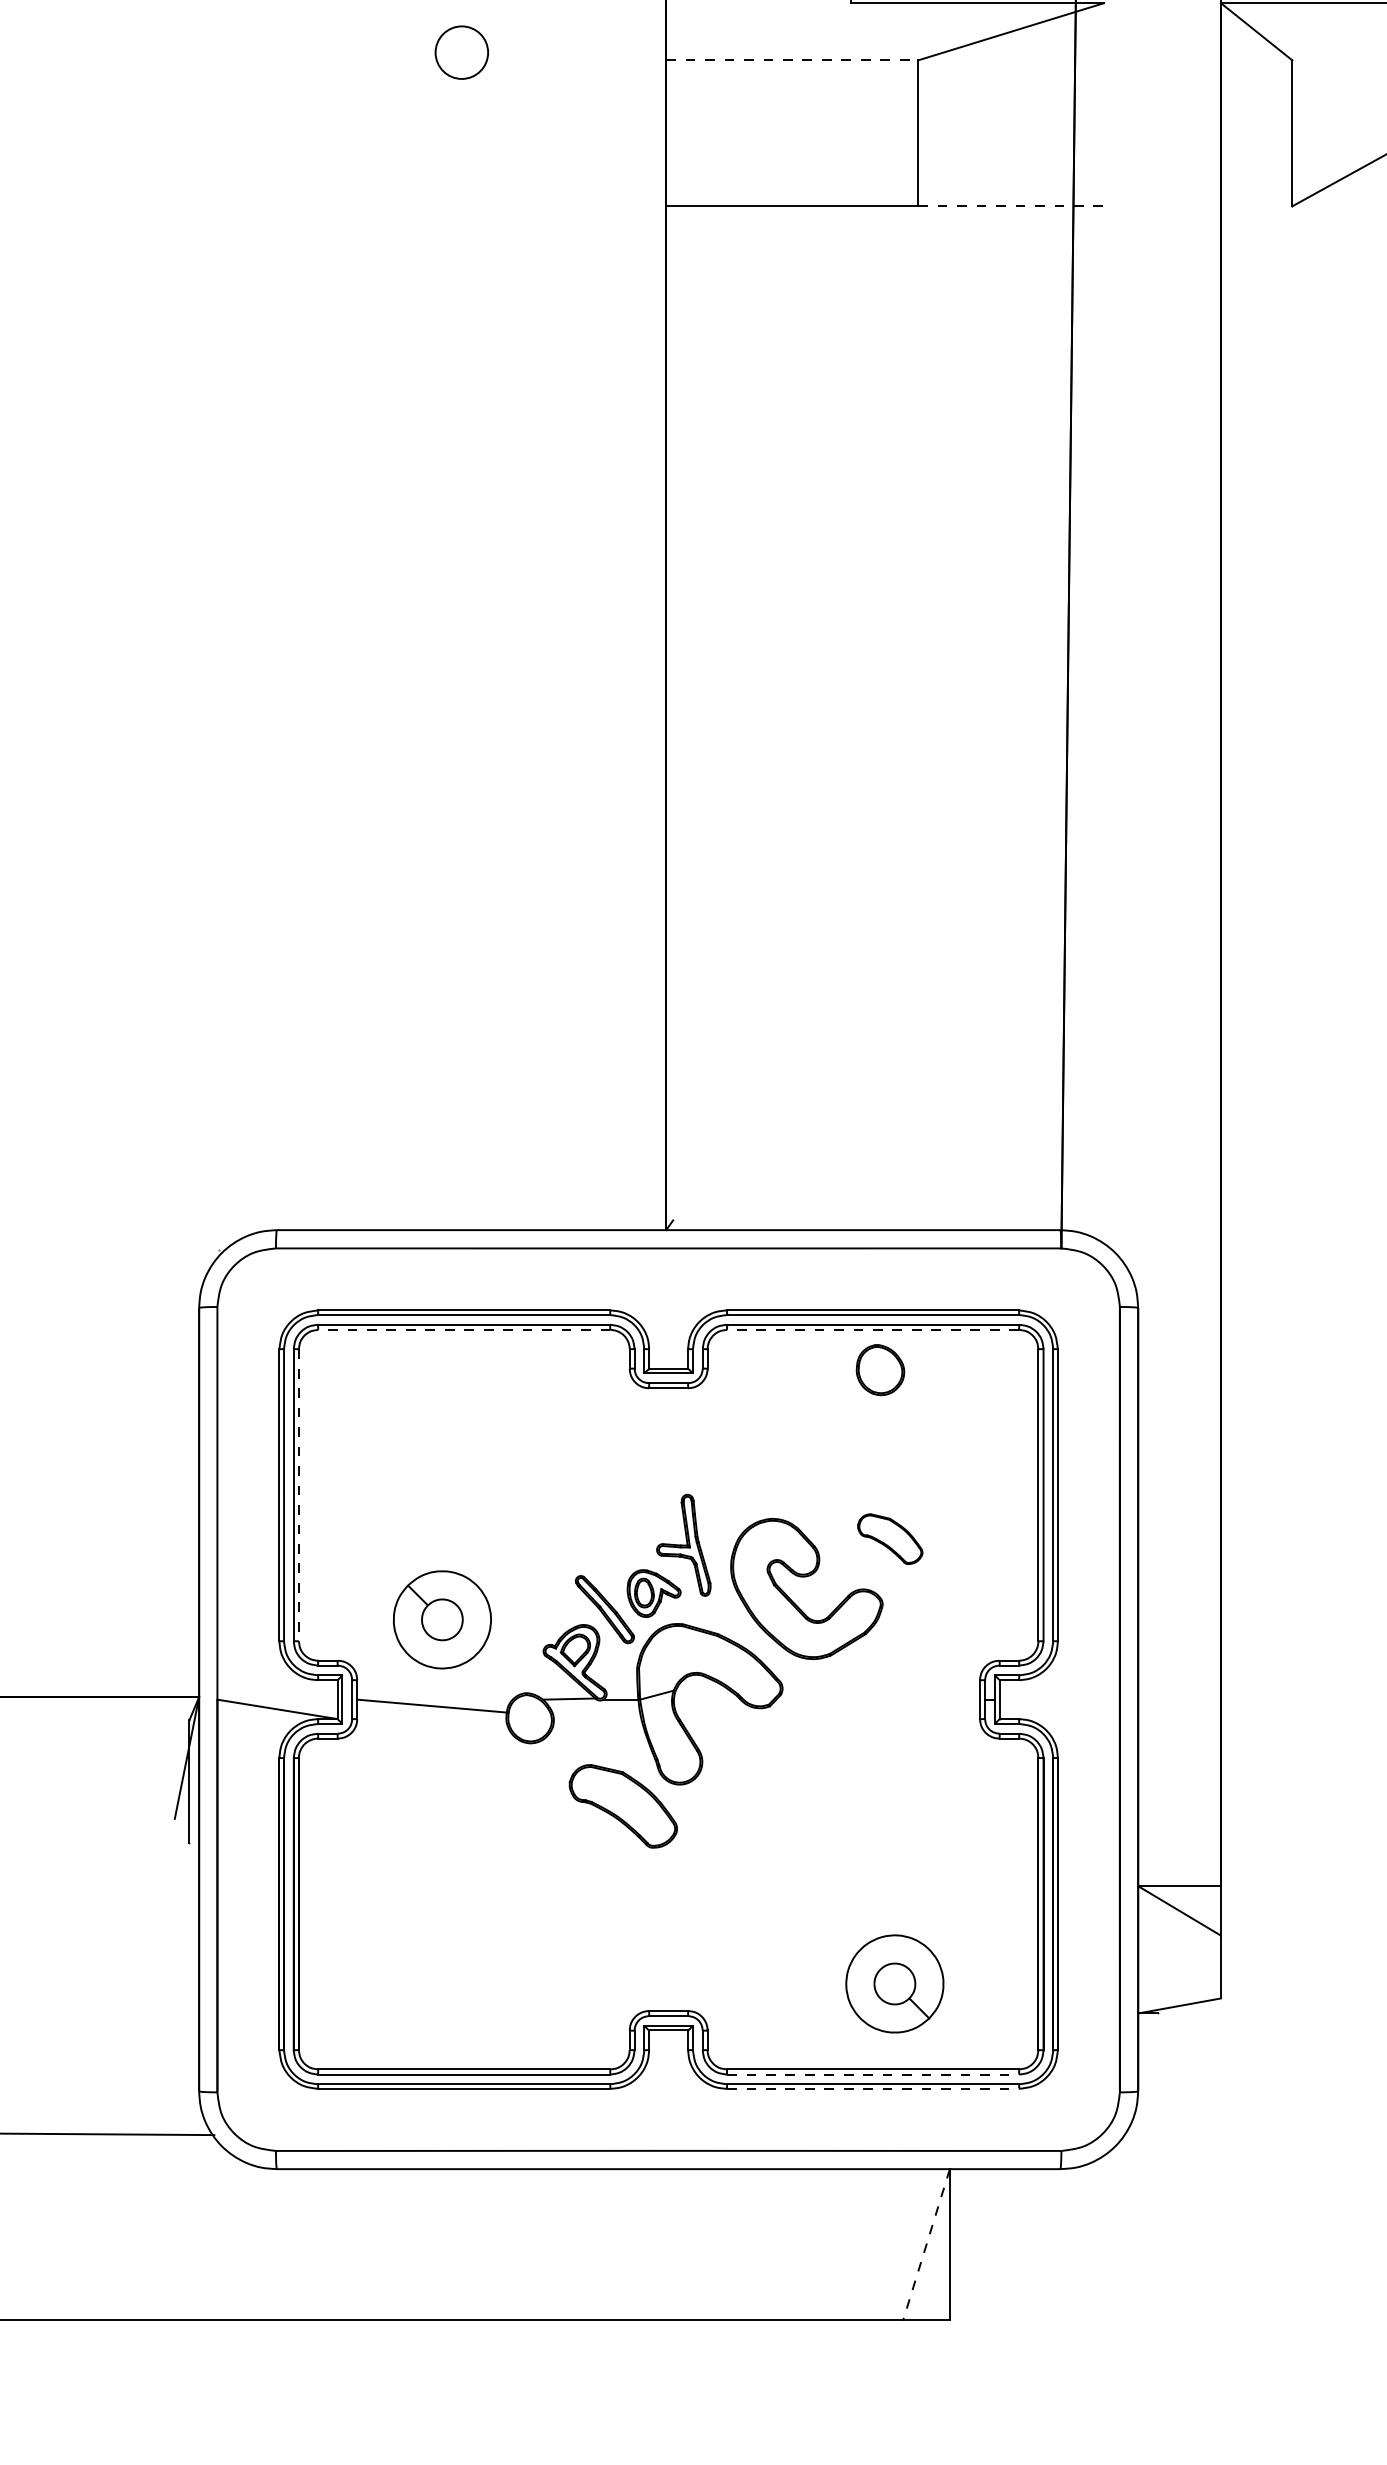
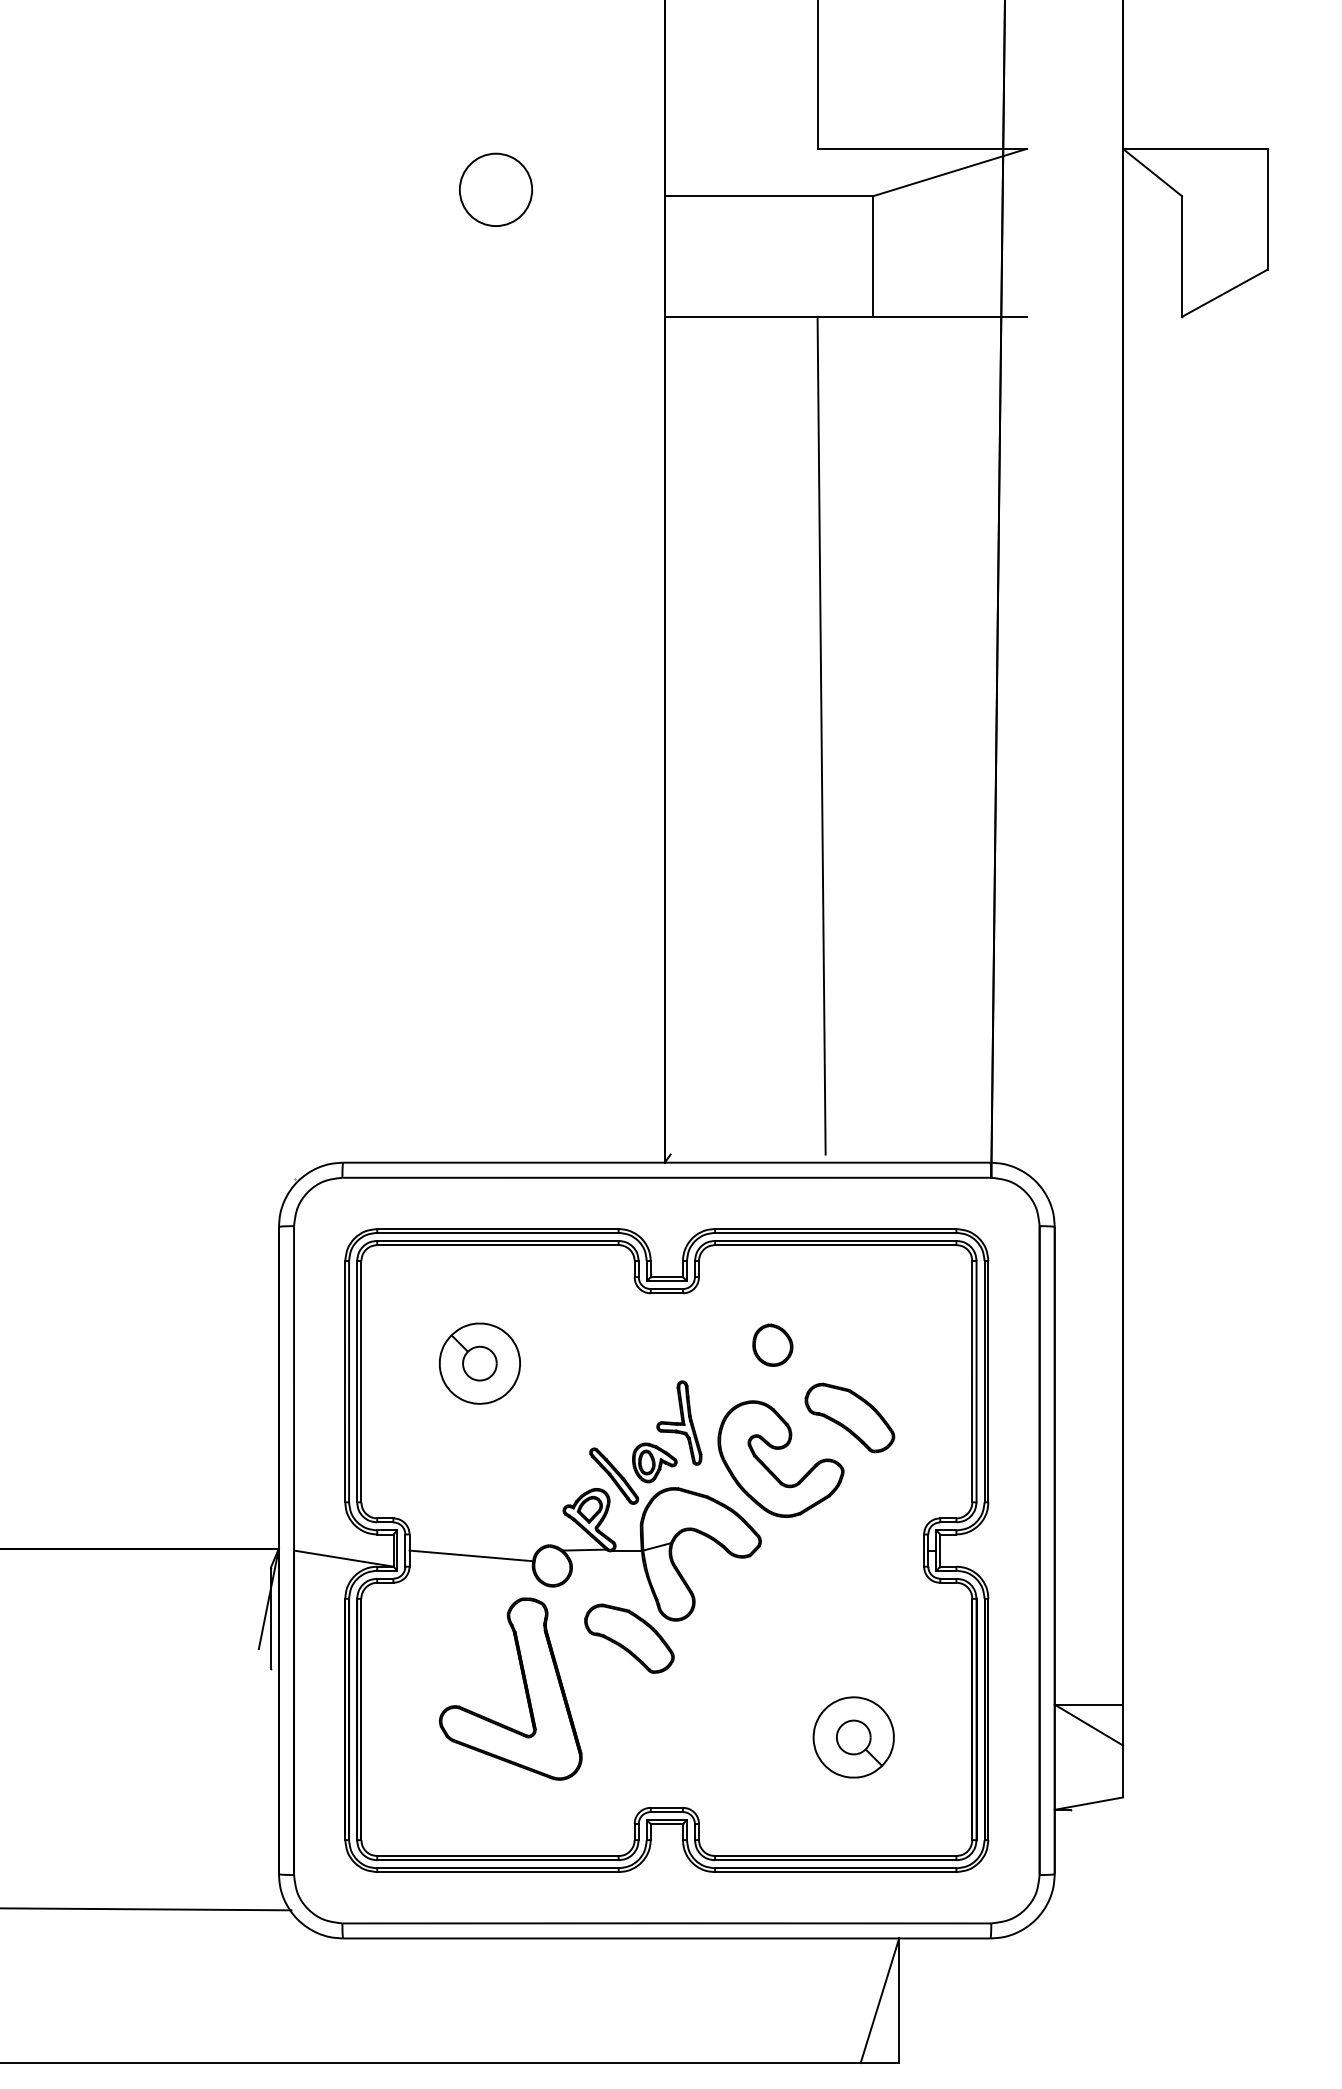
circle: (461, 52) -> (495, 189), size x1.67
line: (792, 60) -> (769, 196), dashed -> solid
line: (1010, 205) -> (949, 316), dashed -> solid
line: (855, 713) -> (821, 735), added
line: (464, 1330) -> (498, 1245), dashed -> solid
line: (872, 1330) -> (835, 1245), dashed -> solid
part: (880, 1369) -> (772, 1344), moved
line: (299, 1494) -> (361, 1381), dashed -> solid
part: (889, 1538) -> (849, 1417), size x1.67
part: (441, 1619) -> (479, 1363), moved
part: (495, 1861) -> (523, 1684), added
part: (894, 1984) -> (853, 1737), moved
line: (872, 2074) -> (835, 1860), dashed -> solid
line: (872, 2089) -> (835, 1872), dashed -> solid
line: (926, 2245) -> (879, 2001), dashed -> solid

